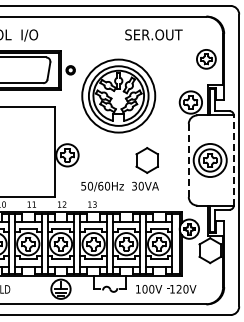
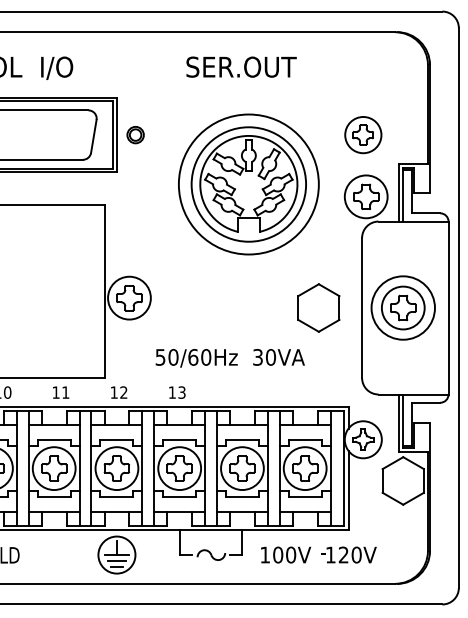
text: (153, 34) -> (240, 66), moved
part: (206, 59) -> (363, 135), moved
part: (118, 95) -> (248, 183), moved
part: (146, 160) -> (317, 308), moved
line: (188, 160) -> (361, 308), dashed -> solid
line: (233, 160) -> (447, 308), dashed -> solid

